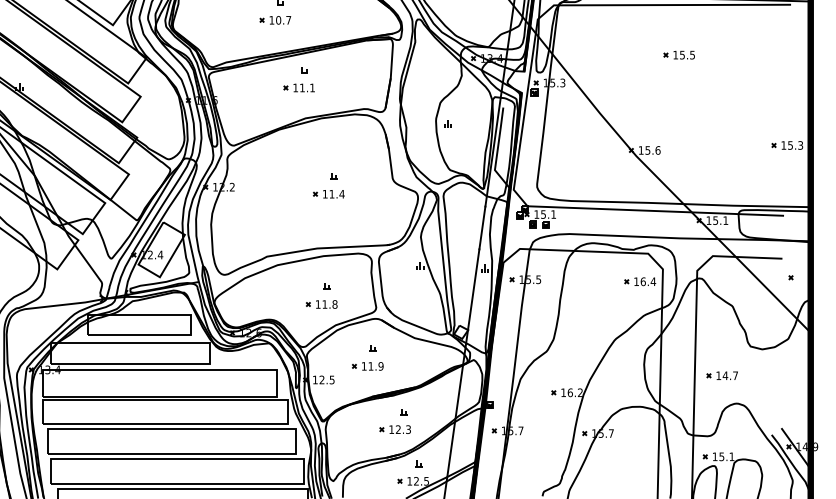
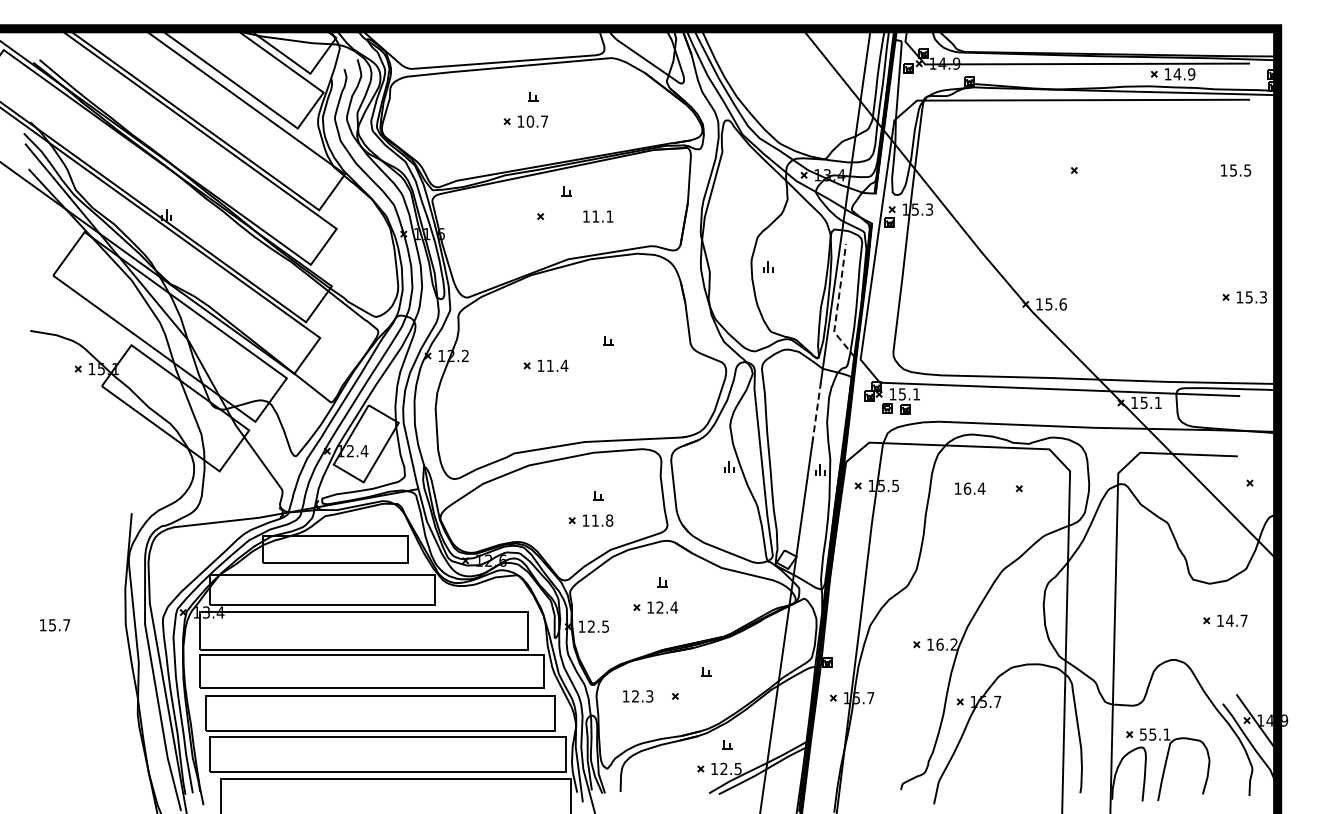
text: (684, 55) -> (1236, 170), moved
text: (304, 87) -> (598, 216), moved
line: (497, 150) -> (837, 304), solid -> dashed
part: (328, 193) -> (545, 365), moved
line: (482, 227) -> (816, 412), solid -> dashed
text: (645, 281) -> (970, 488), moved
text: (376, 366) -> (667, 607), 11.9 -> 12.4
part: (722, 375) -> (1225, 620), moved
text: (400, 429) -> (638, 696), moved
text: (714, 456) -> (1142, 734), 15.1 -> 55.1

